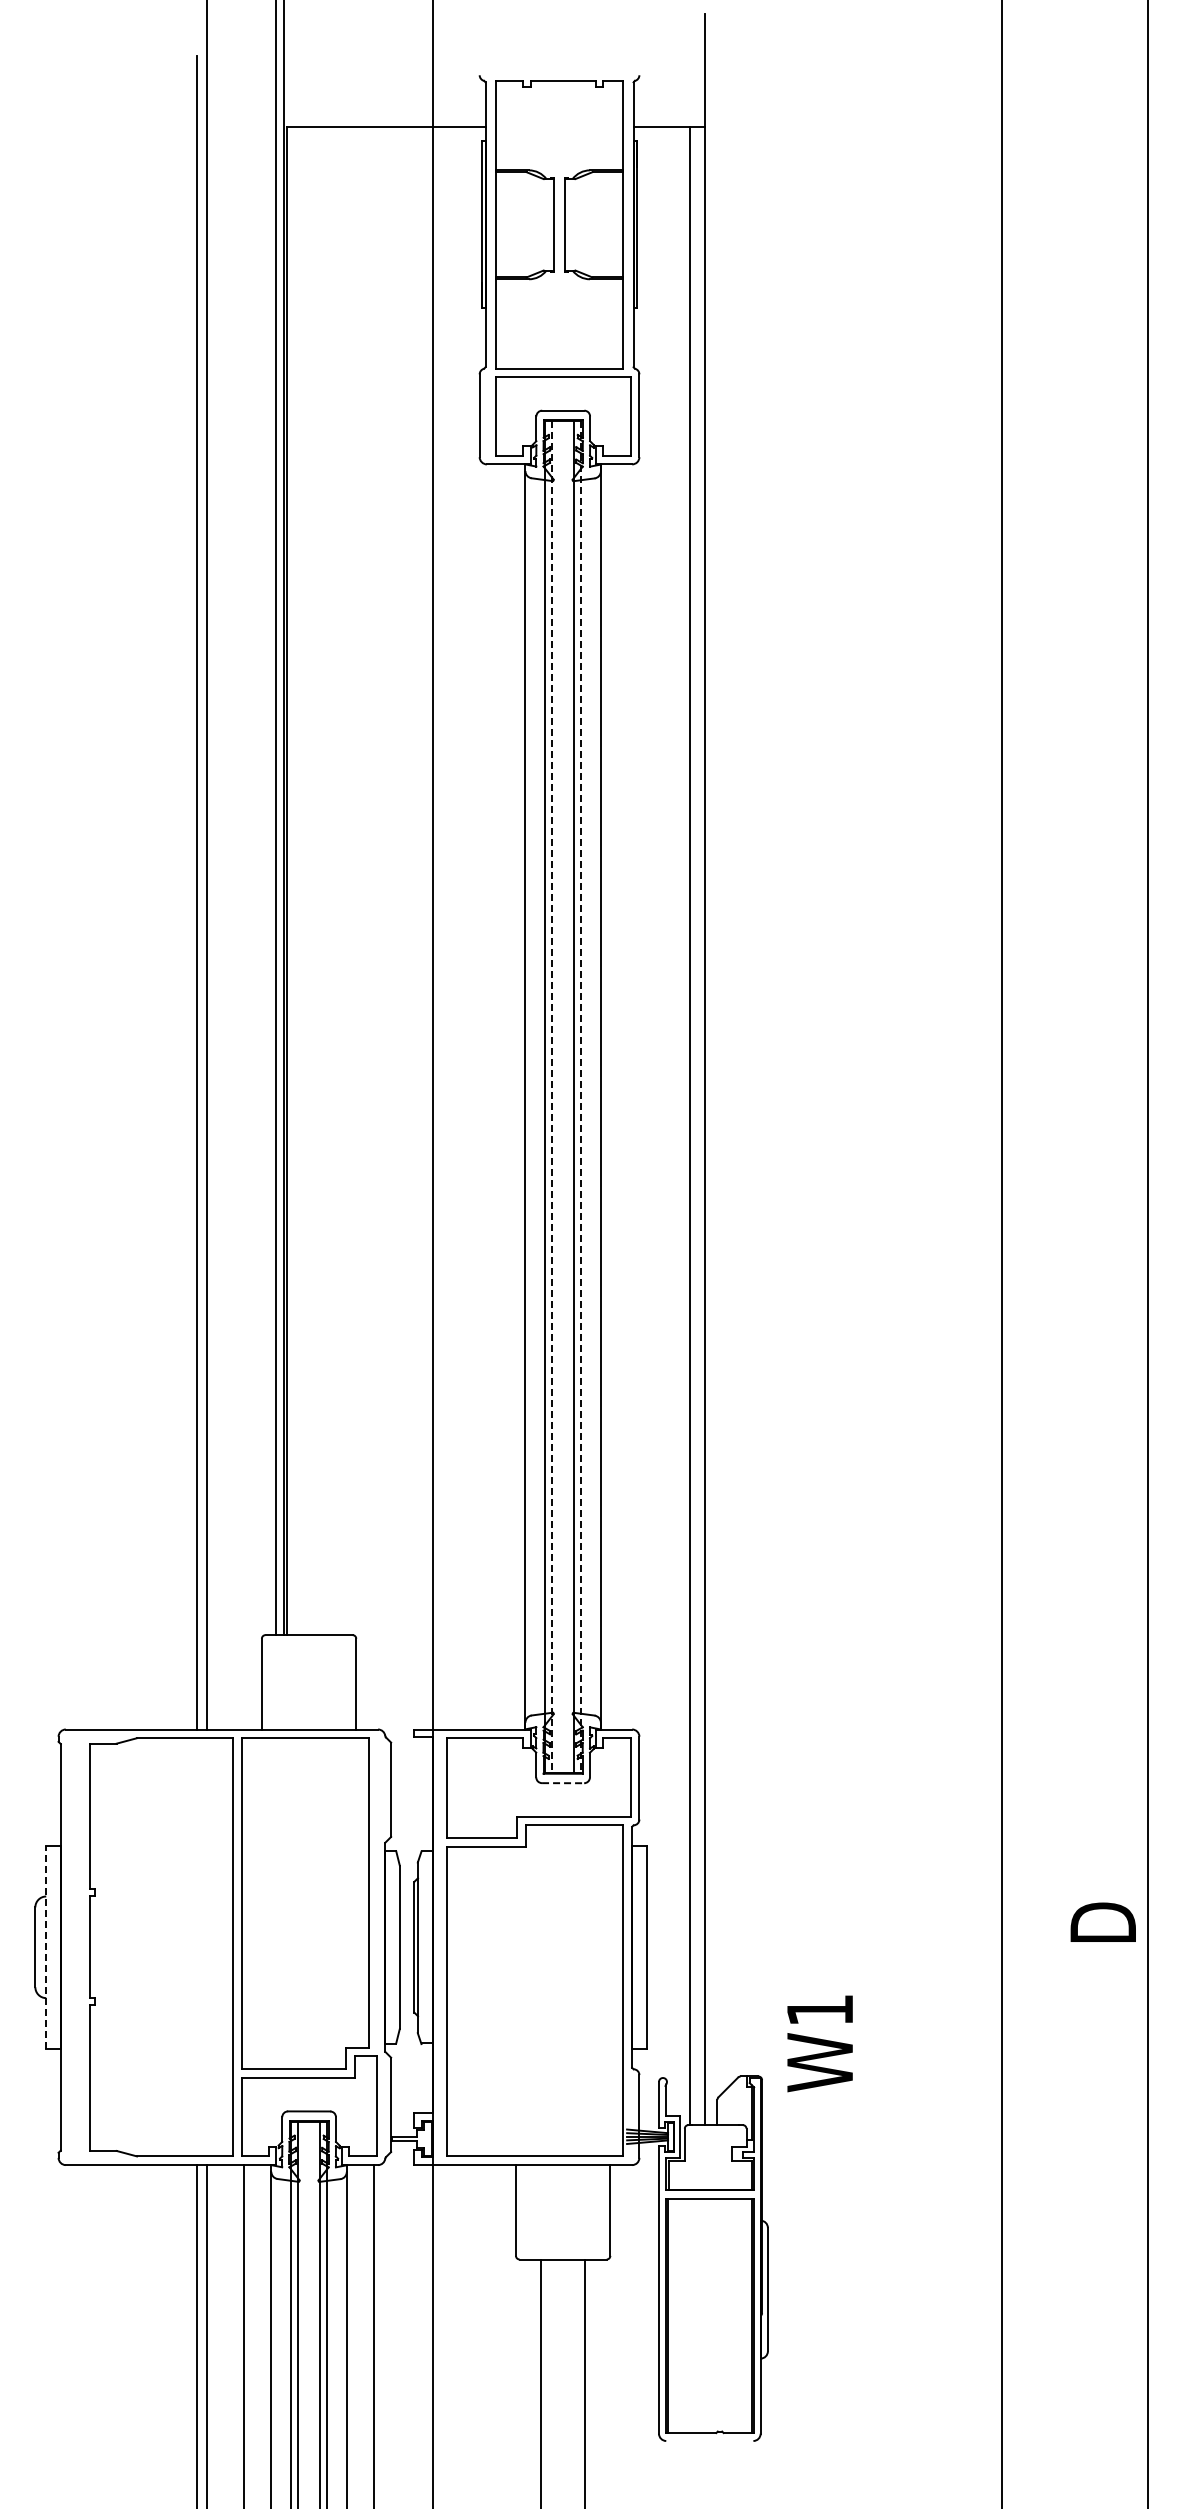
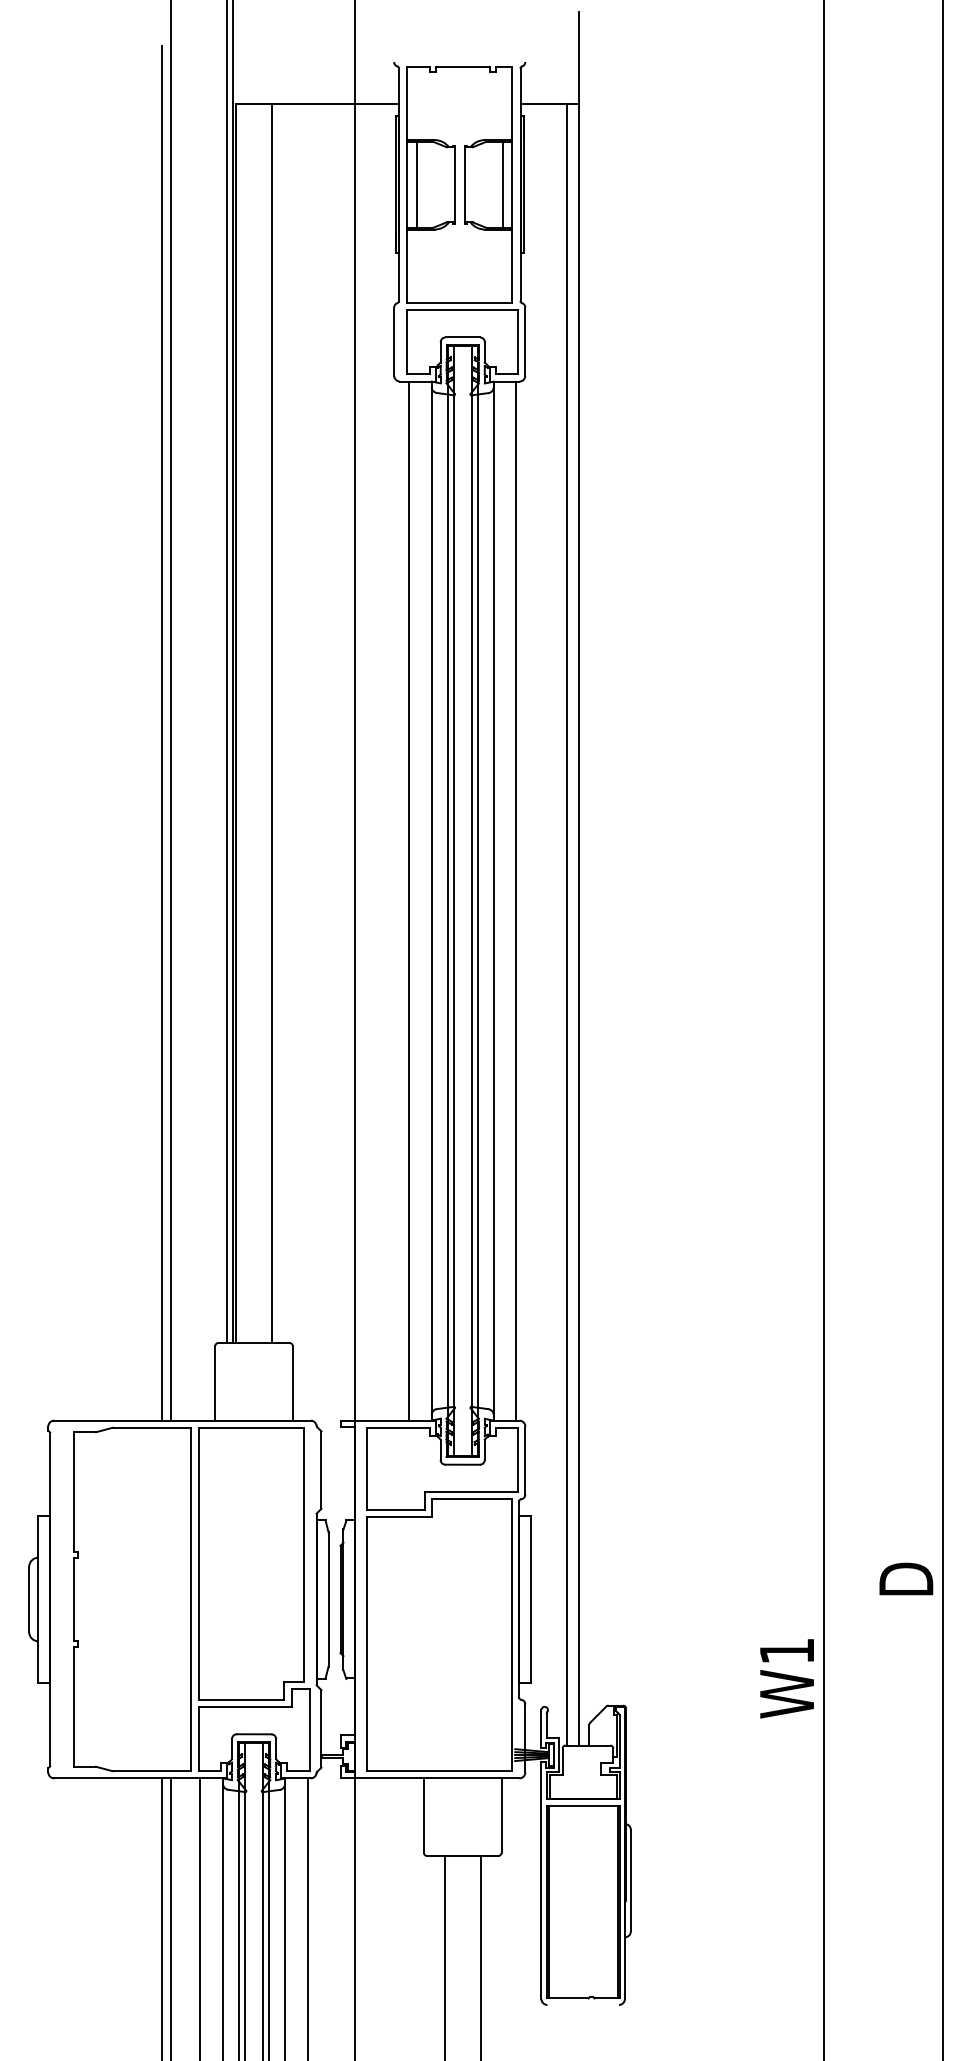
line: (507, 224) -> (417, 184), added
line: (611, 224) -> (502, 184), added
line: (330, 880) -> (271, 723), added
line: (497, 1096) -> (408, 900), added
line: (628, 1096) -> (516, 900), added
line: (552, 1097) -> (453, 901), dashed -> solid
line: (581, 1097) -> (477, 901), dashed -> solid
line: (563, 1783) -> (463, 1464), dashed -> solid
line: (46, 1947) -> (38, 1599), dashed -> solid
text: (819, 2043) -> (786, 1678), moved

